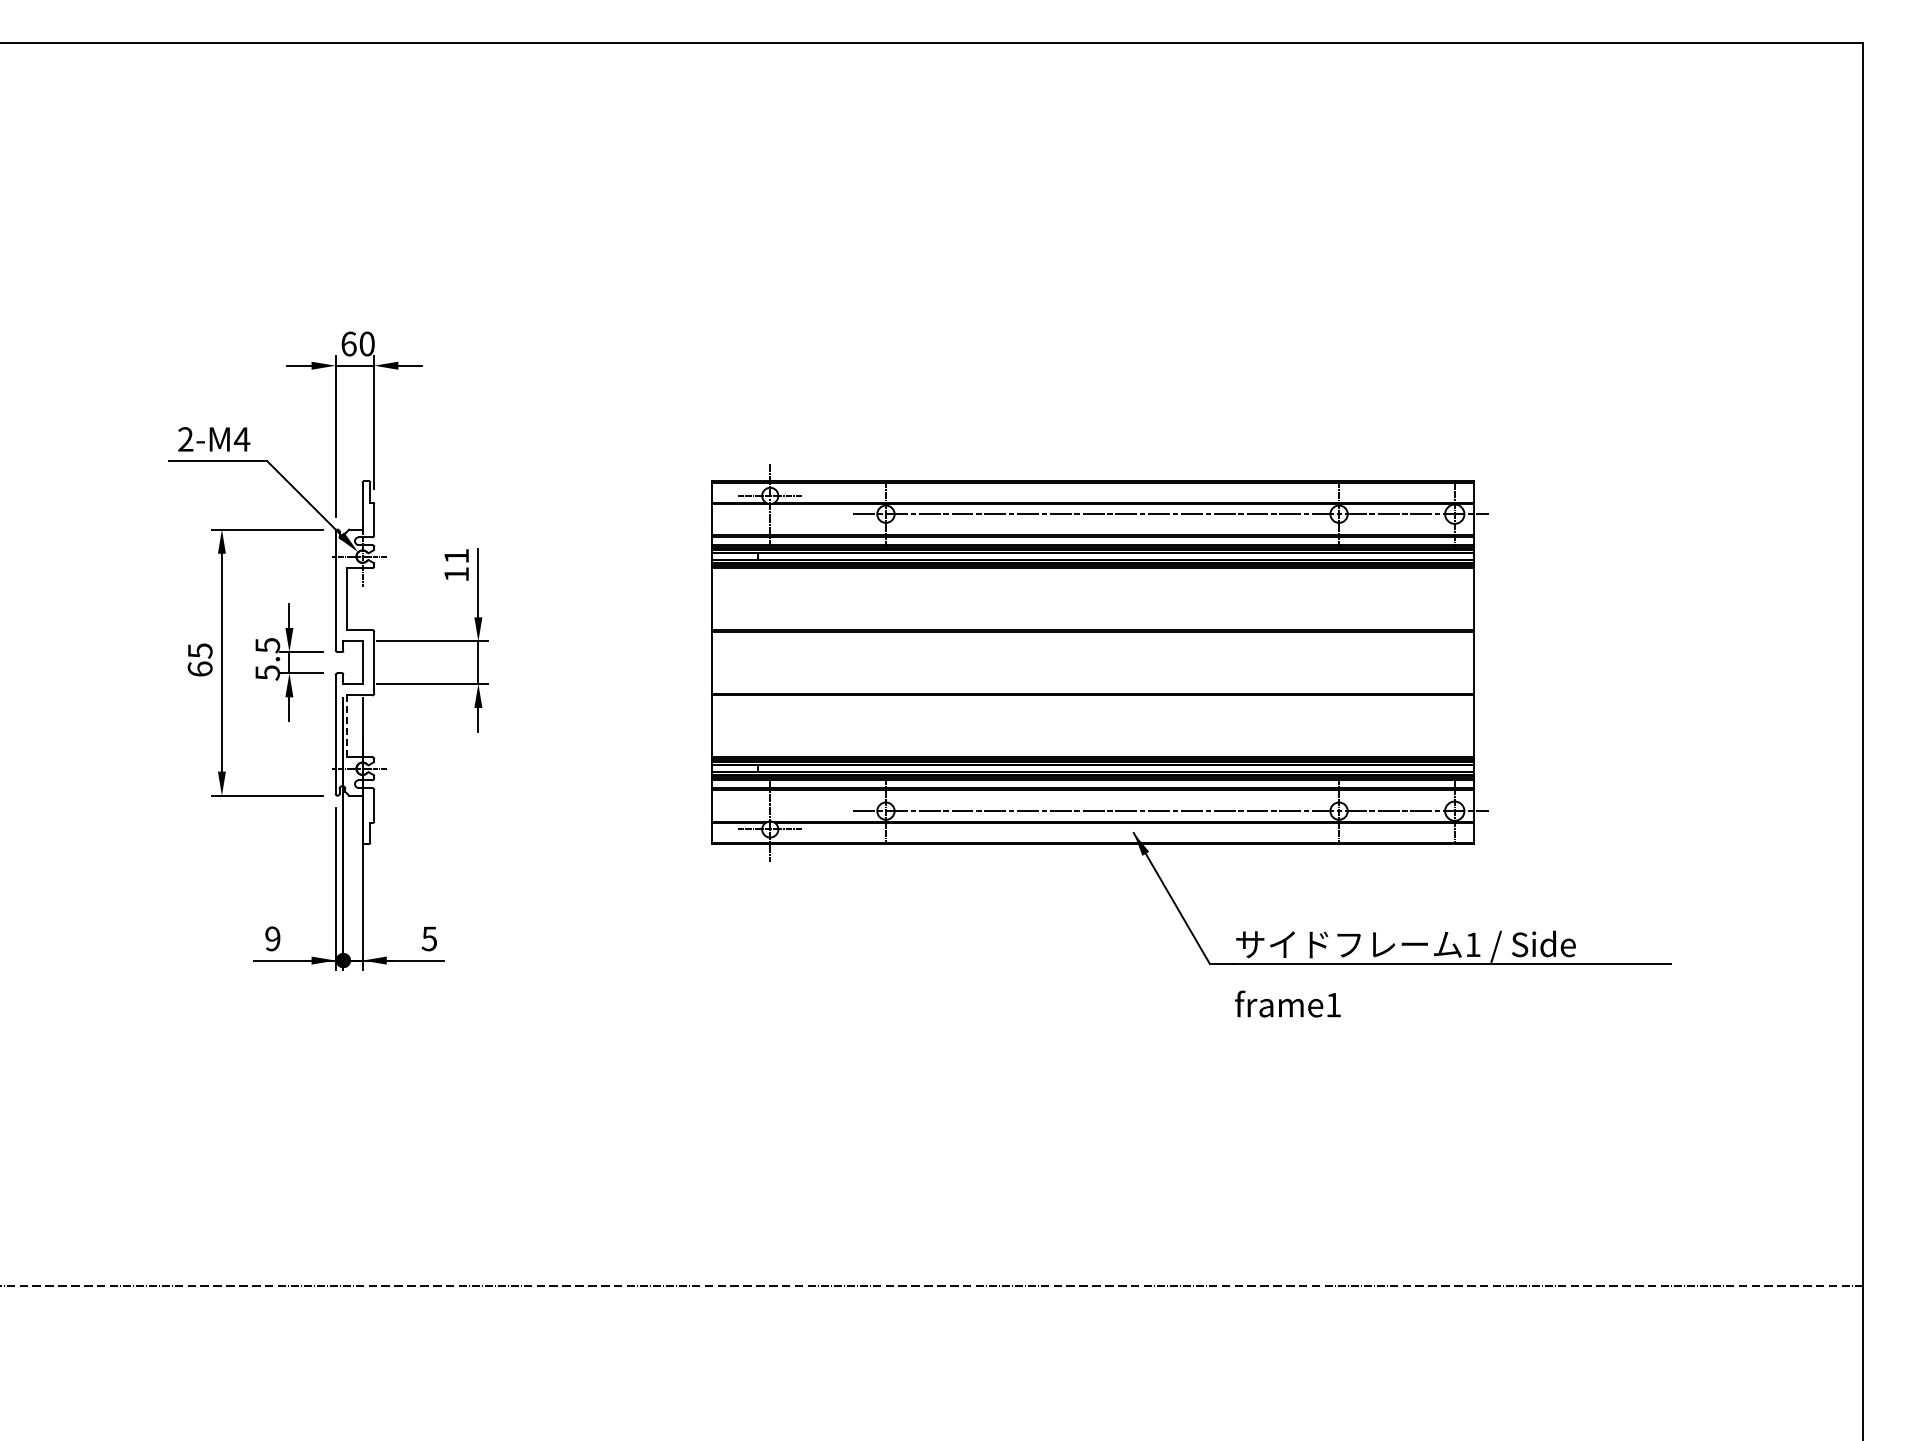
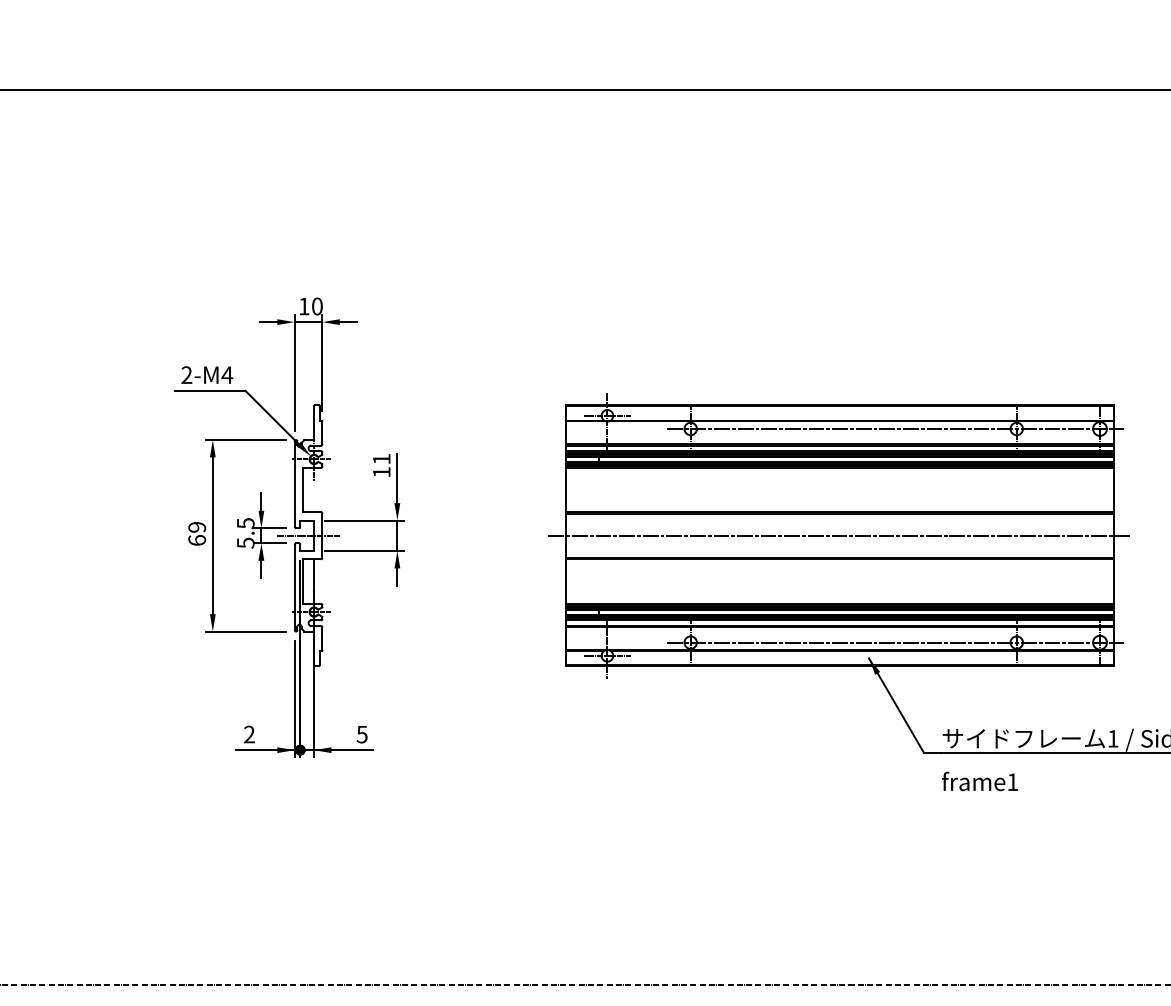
text: (348, 343) -> (303, 306), 60 -> 10
text: (199, 650) -> (196, 527), 65 -> 69
line: (354, 662) -> (308, 535), added
line: (1093, 662) -> (840, 535), added
line: (347, 726) -> (303, 581), dashed -> solid
text: (272, 939) -> (249, 735), 9 -> 2

